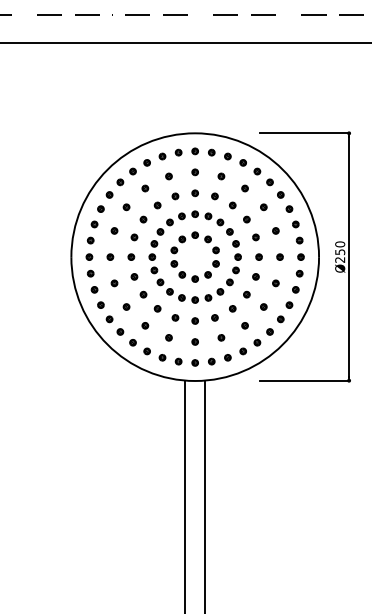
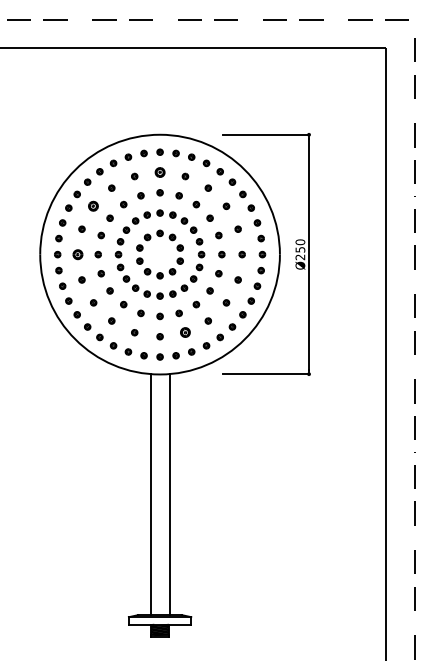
part: (194, 172) -> (159, 172), size x1.6
part: (126, 207) -> (93, 206), size x1.6
part: (109, 257) -> (77, 254), size x1.6
part: (221, 337) -> (185, 332), size x1.6

